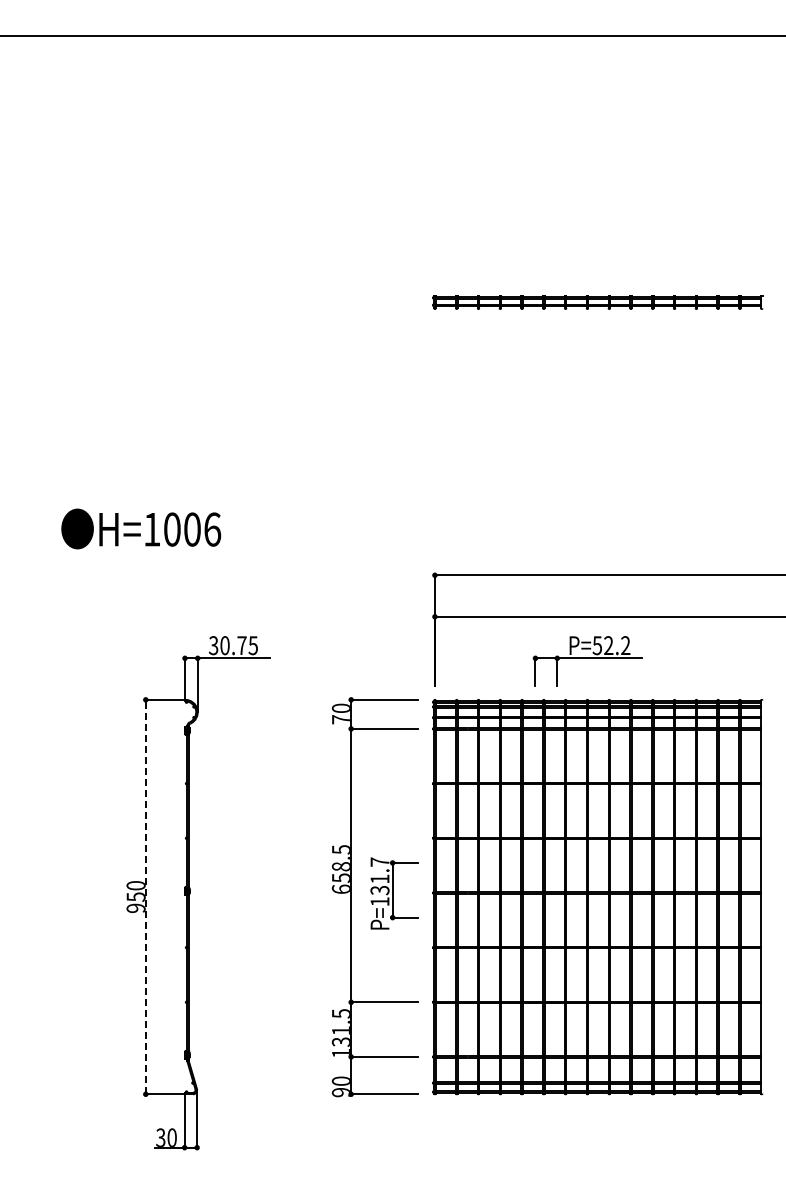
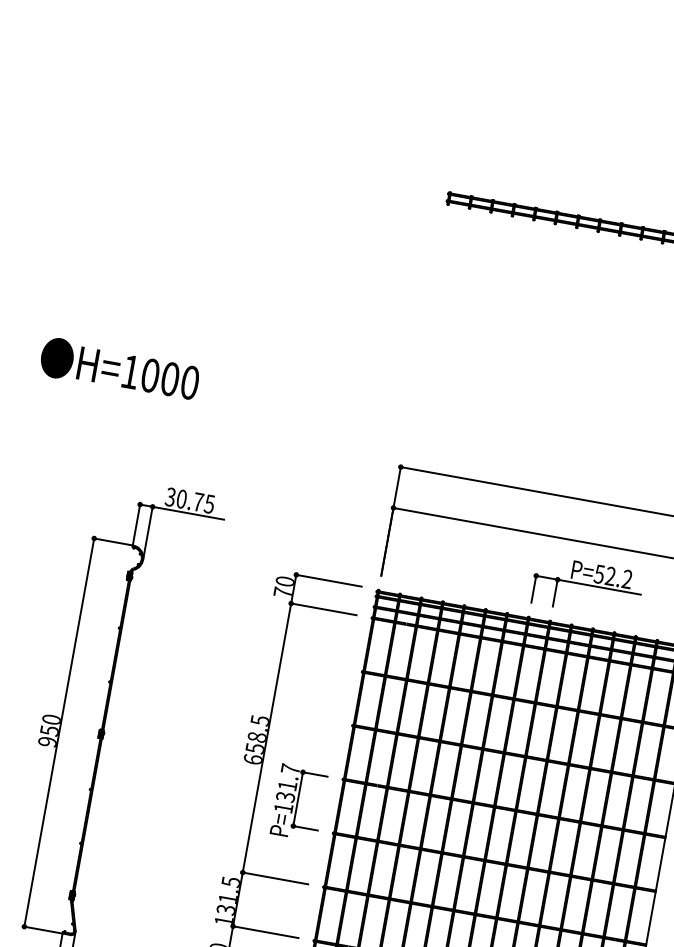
text: (212, 529) -> (190, 382), H=1006 -> H=1000
part: (587, 661) -> (586, 588), moved
part: (394, 893) -> (299, 802), moved
line: (145, 896) -> (59, 731), dashed -> solid

